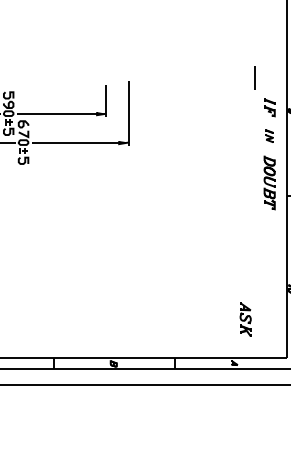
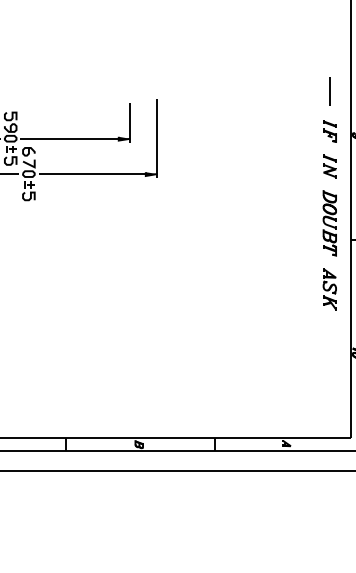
line: (254, 77) -> (328, 90), moved
part: (269, 135) -> (329, 165), size x1.43
part: (245, 319) -> (329, 288), moved

